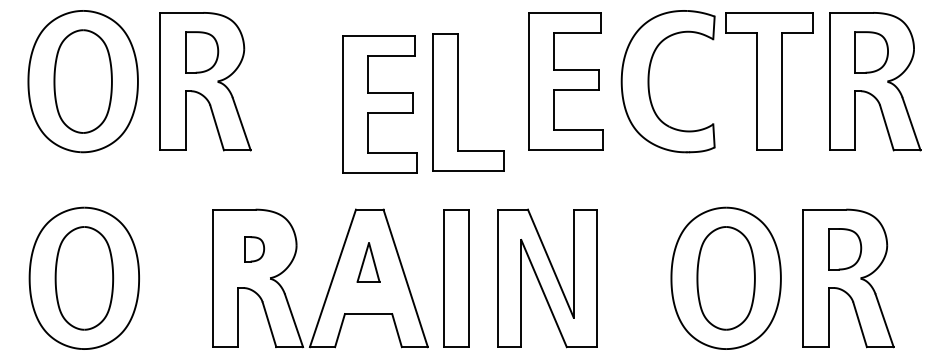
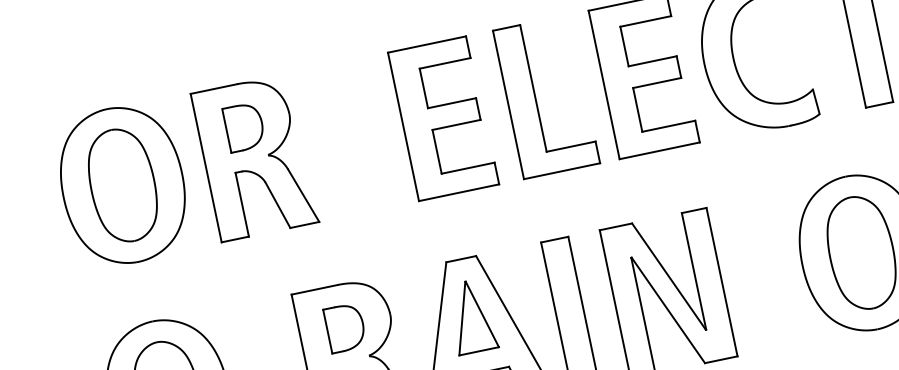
part: (458, 102) -> (535, 99), moved
part: (379, 104) -> (442, 118), moved
part: (254, 249) -> (345, 328), size x1.67
part: (368, 262) -> (471, 316), size x1.67

